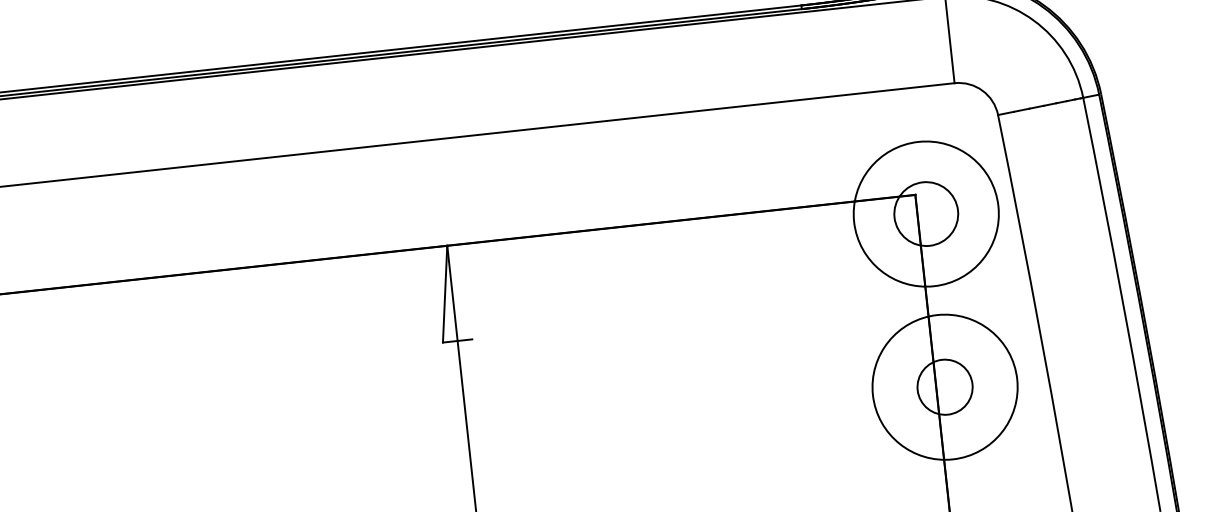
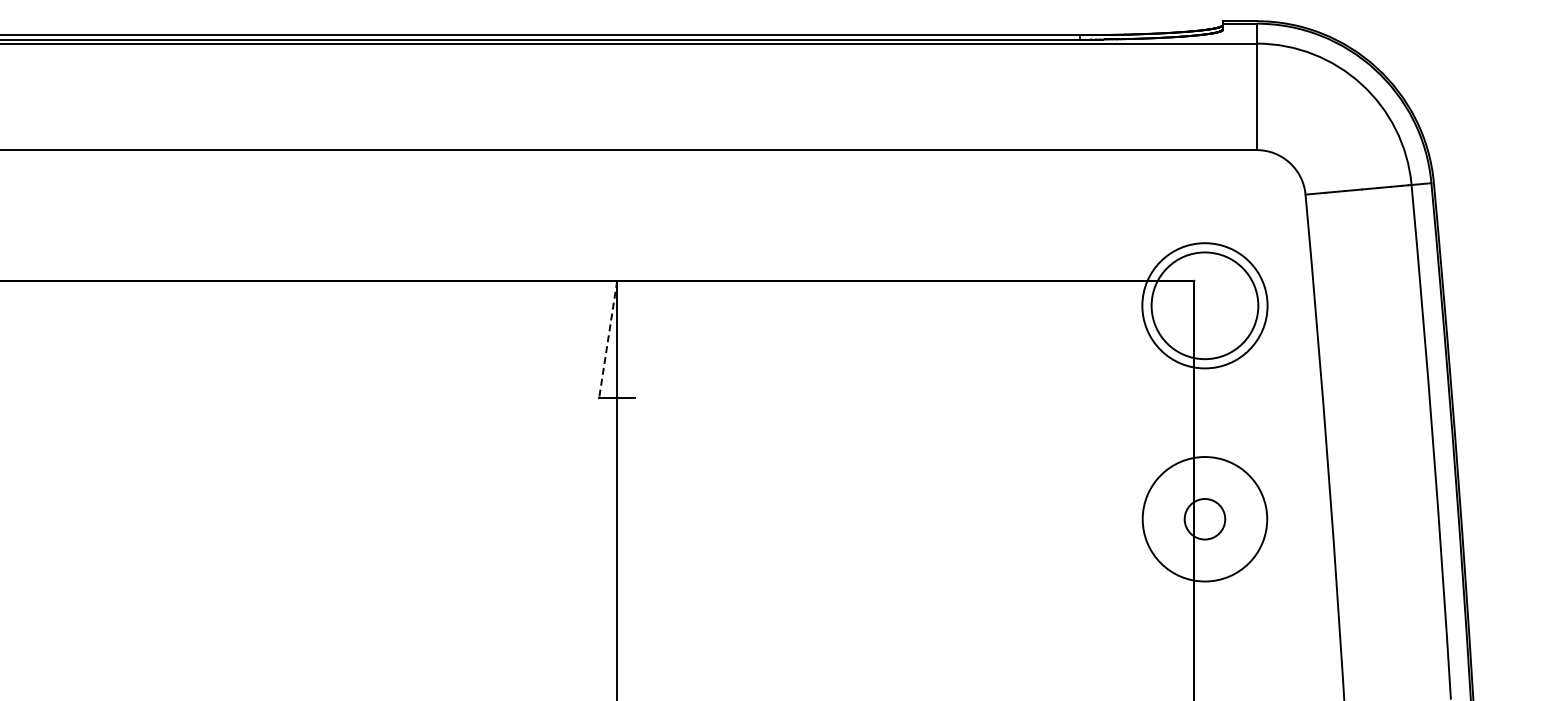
circle: (925, 213) -> (1204, 305), size x0.6
circle: (925, 213) -> (1204, 305), size x1.6
line: (445, 294) -> (608, 340), solid -> dashed
circle: (944, 387) -> (1204, 519), size x0.6
circle: (944, 387) -> (1204, 519), size x0.7

